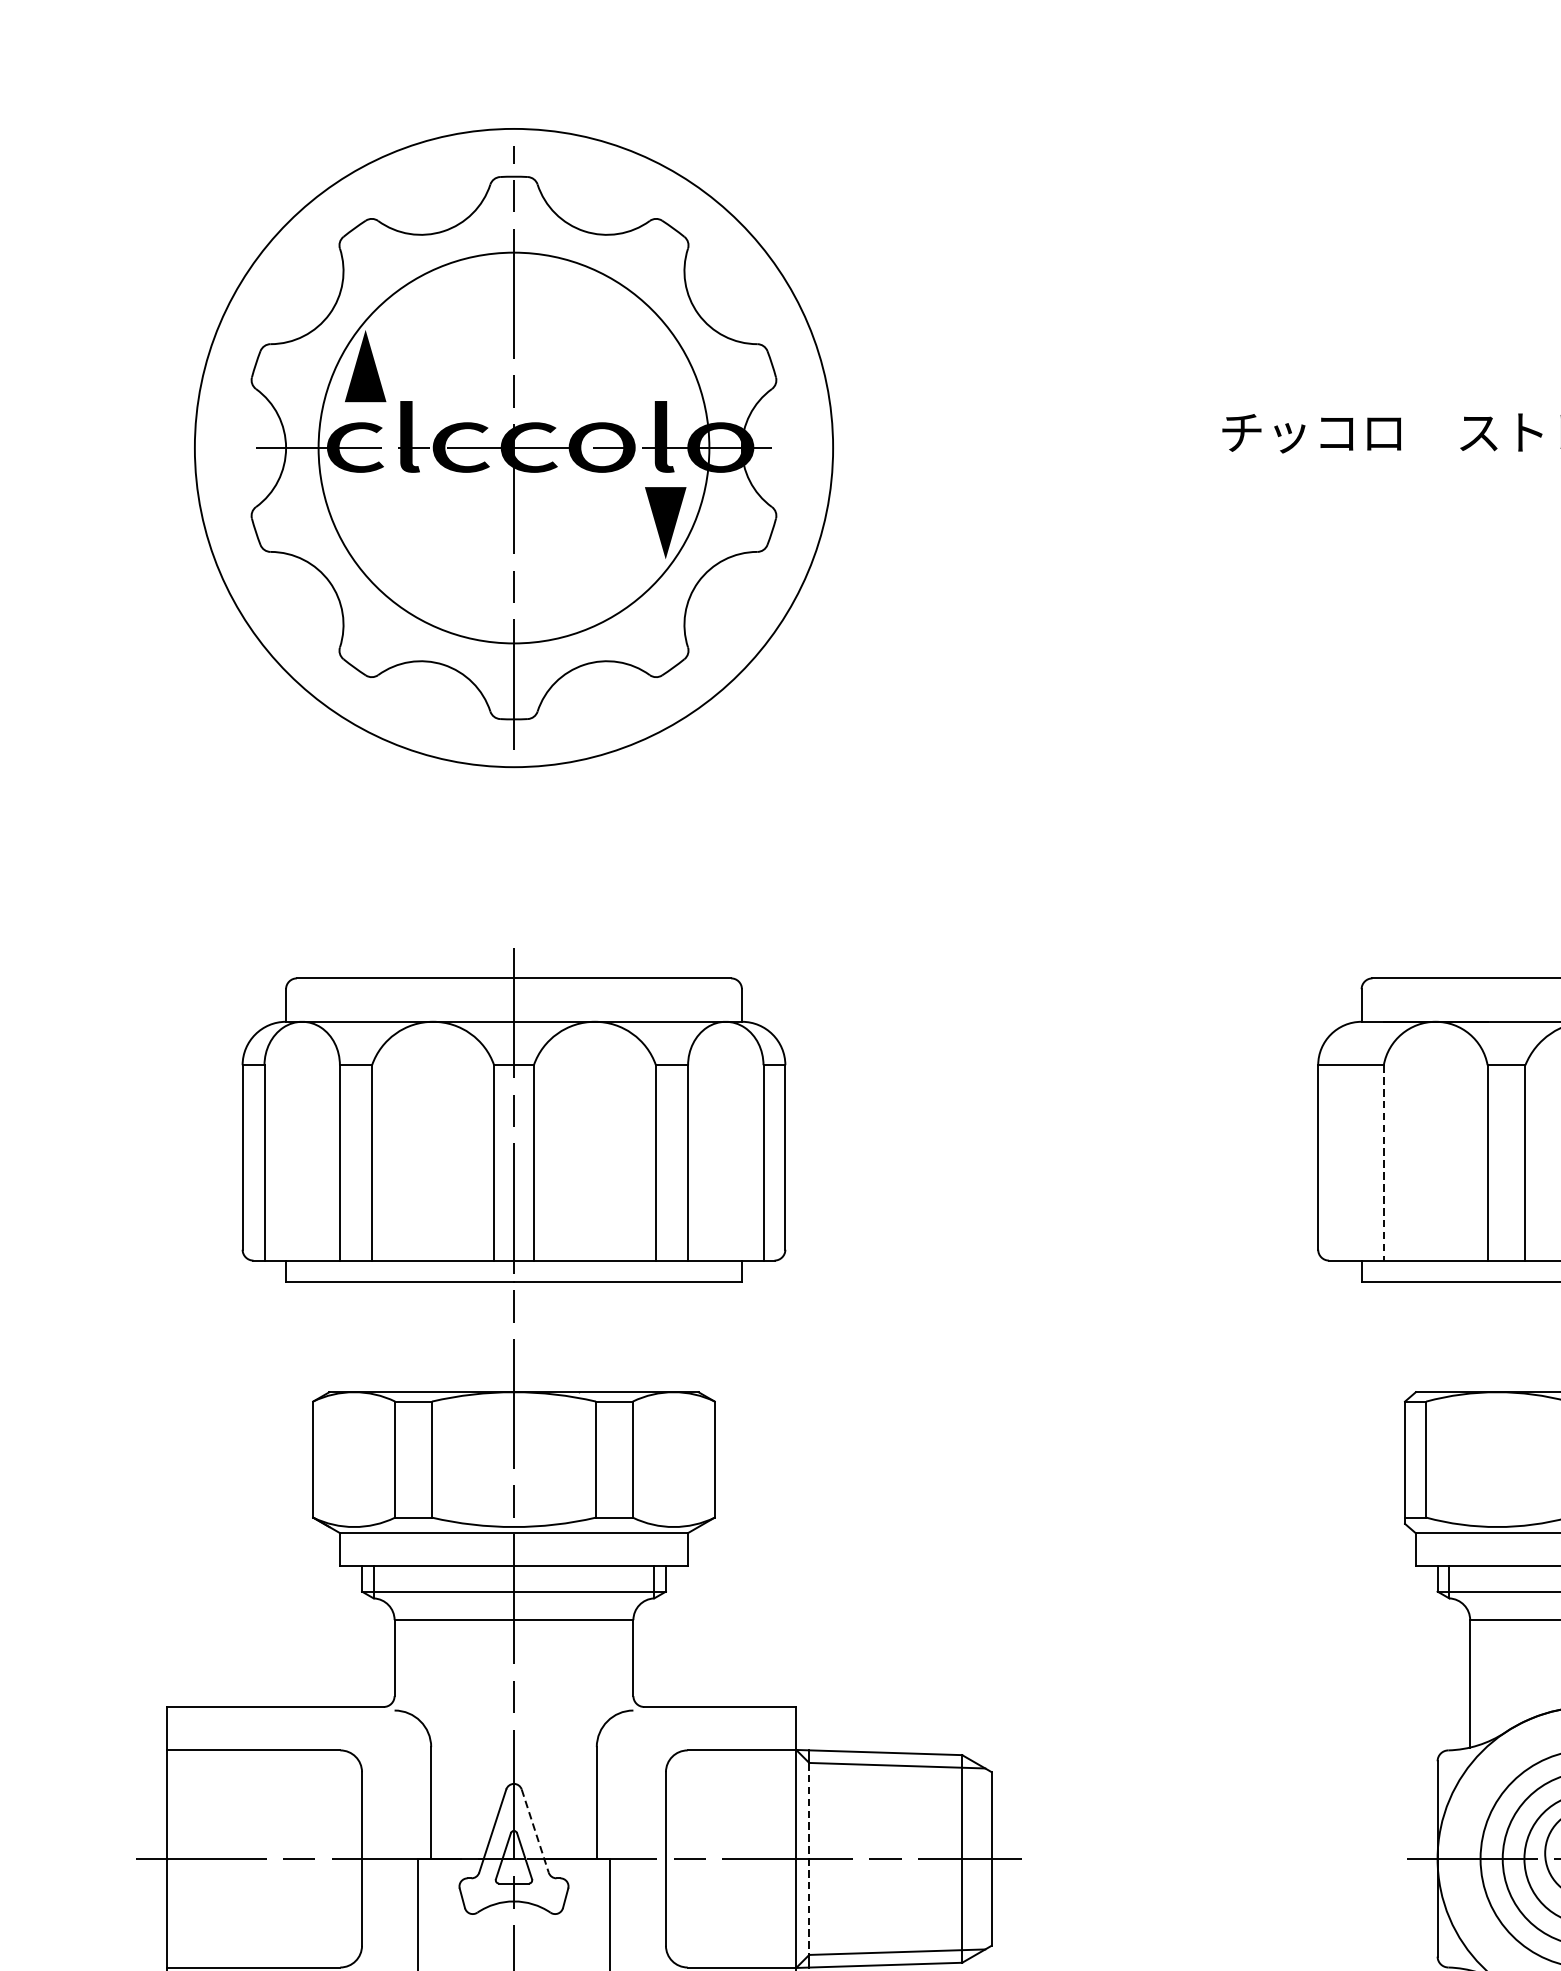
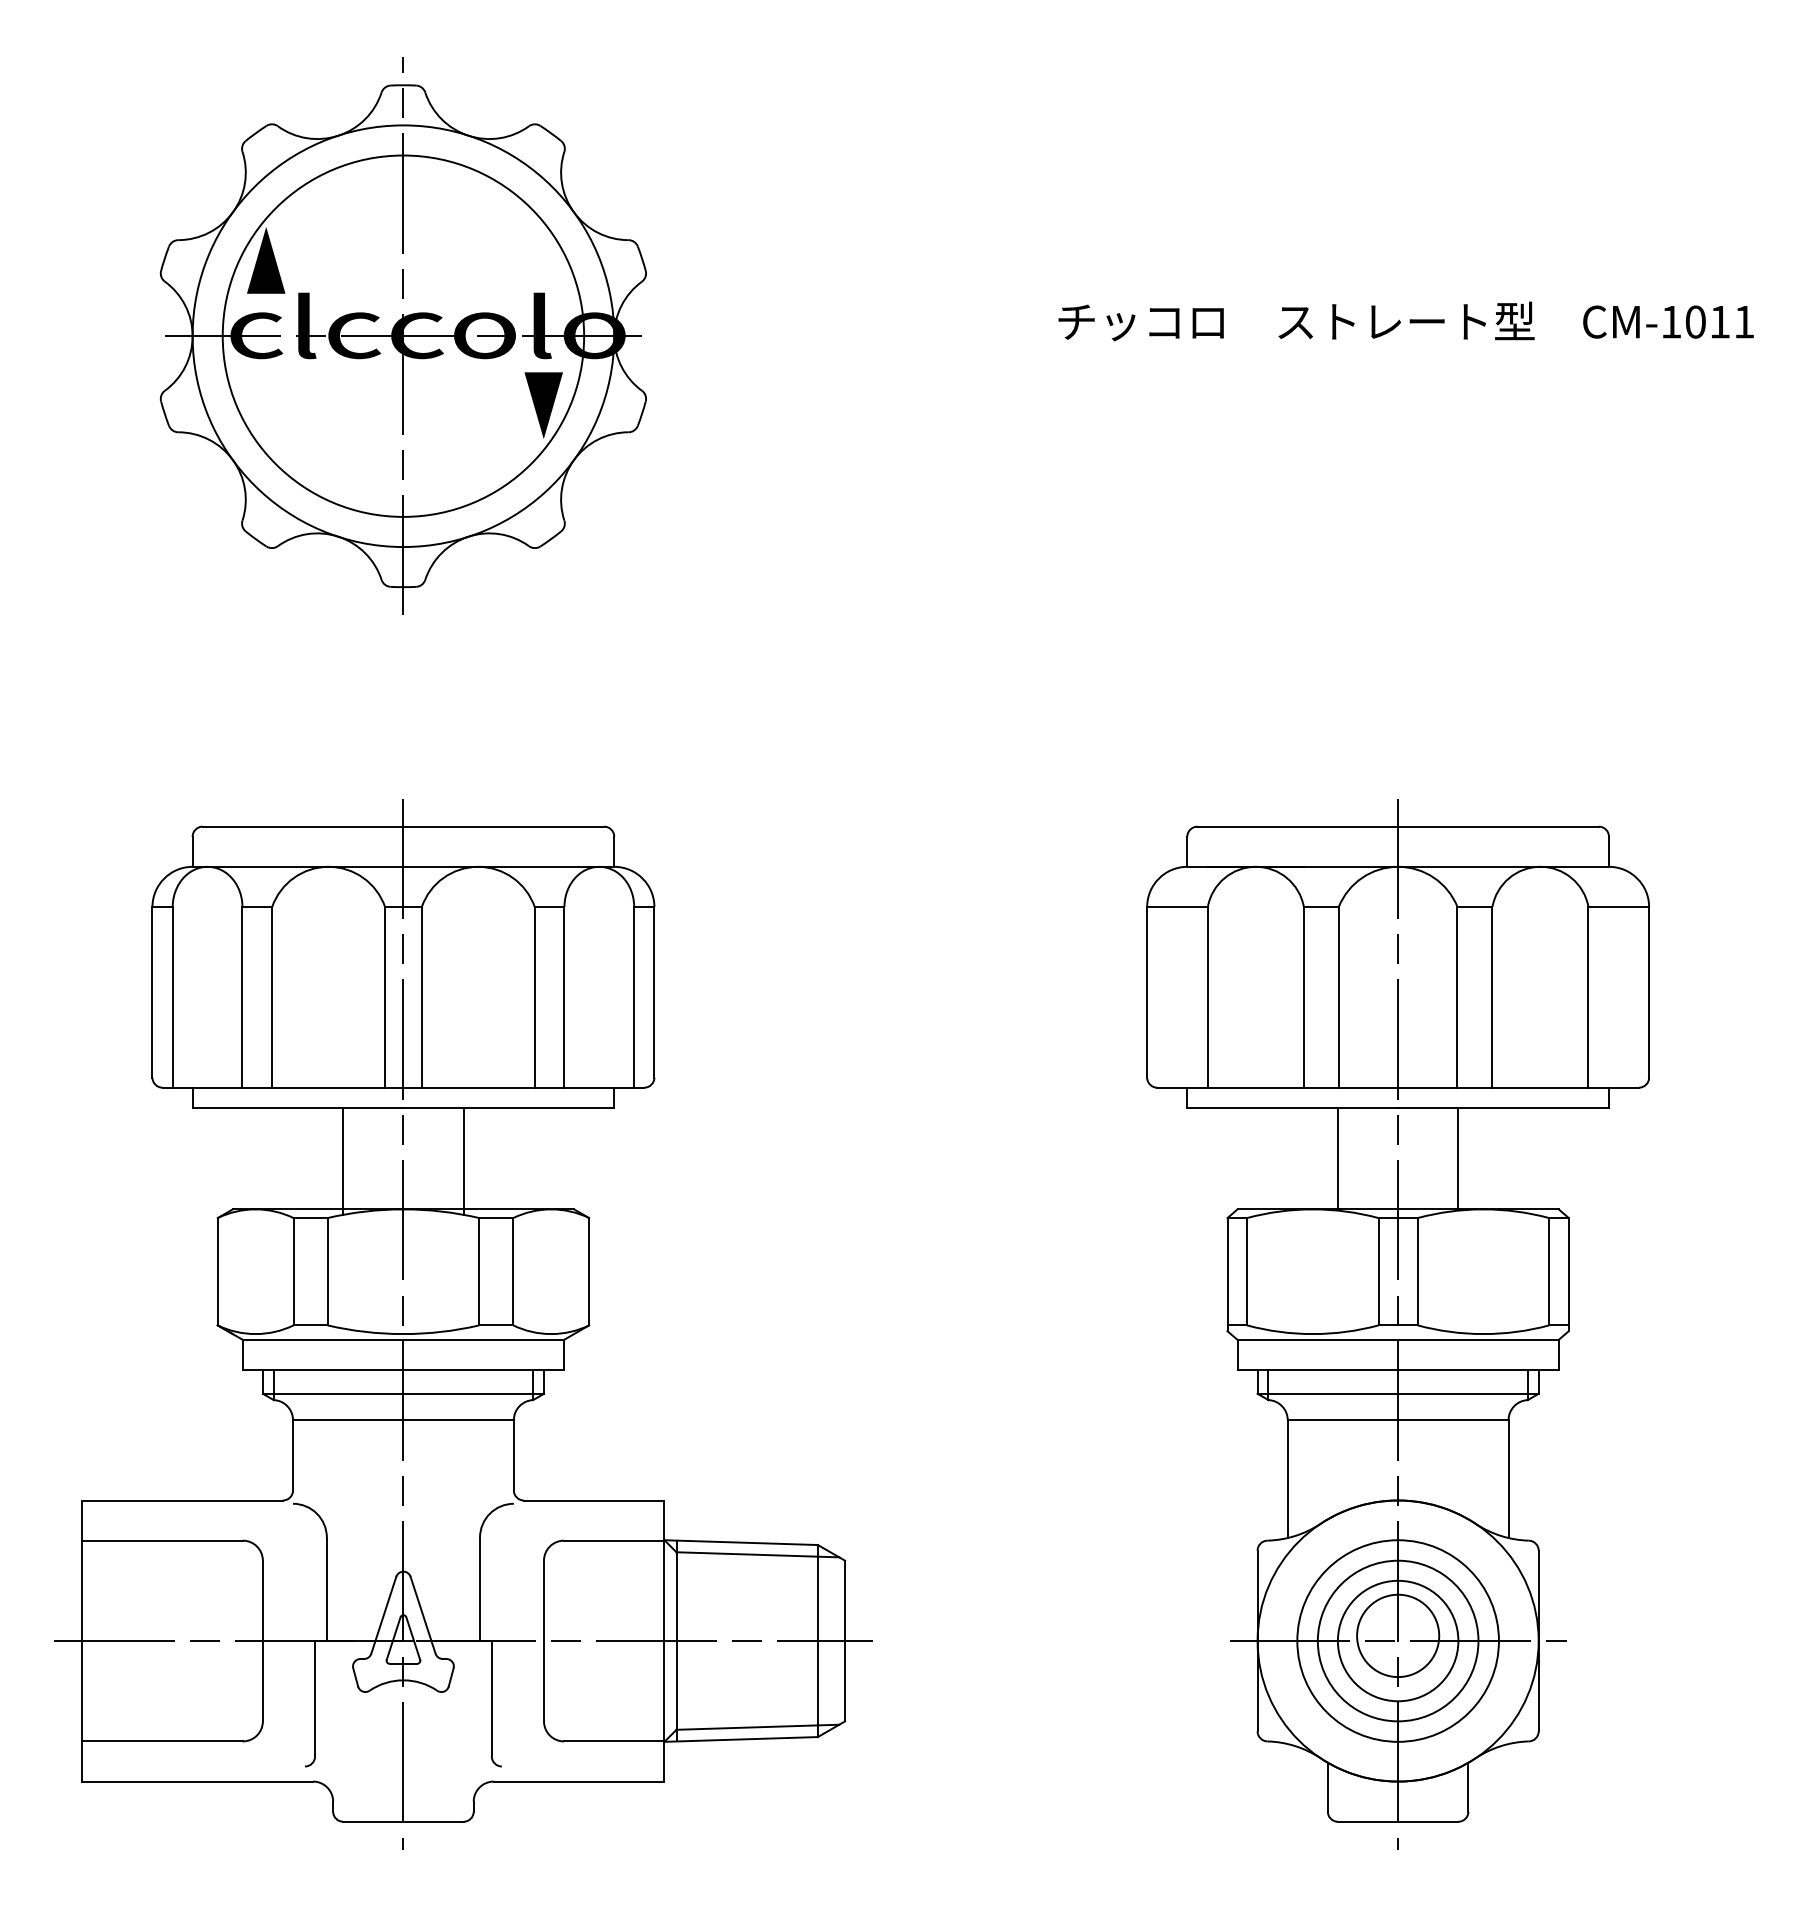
circle: (514, 448) -> (403, 336), size x0.71
line: (1383, 1163) -> (1207, 997), dashed -> solid
line: (1523, 1337) -> (1337, 1158), added
line: (449, 1339) -> (343, 1160), added
line: (578, 1339) -> (463, 1160), added
line: (535, 1831) -> (423, 1615), dashed -> solid
line: (809, 1859) -> (676, 1641), dashed -> solid

